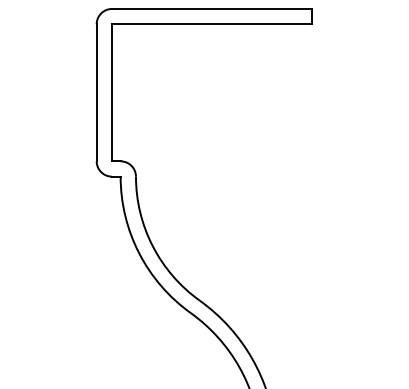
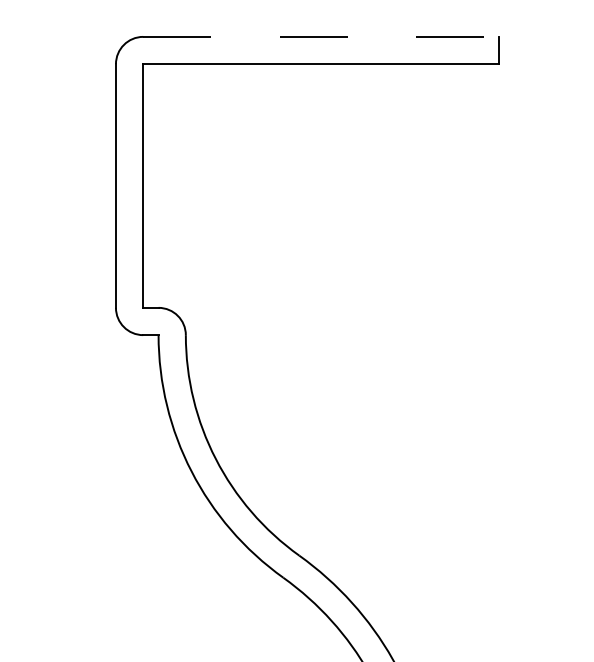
line: (212, 8) -> (321, 36), solid -> dashed

